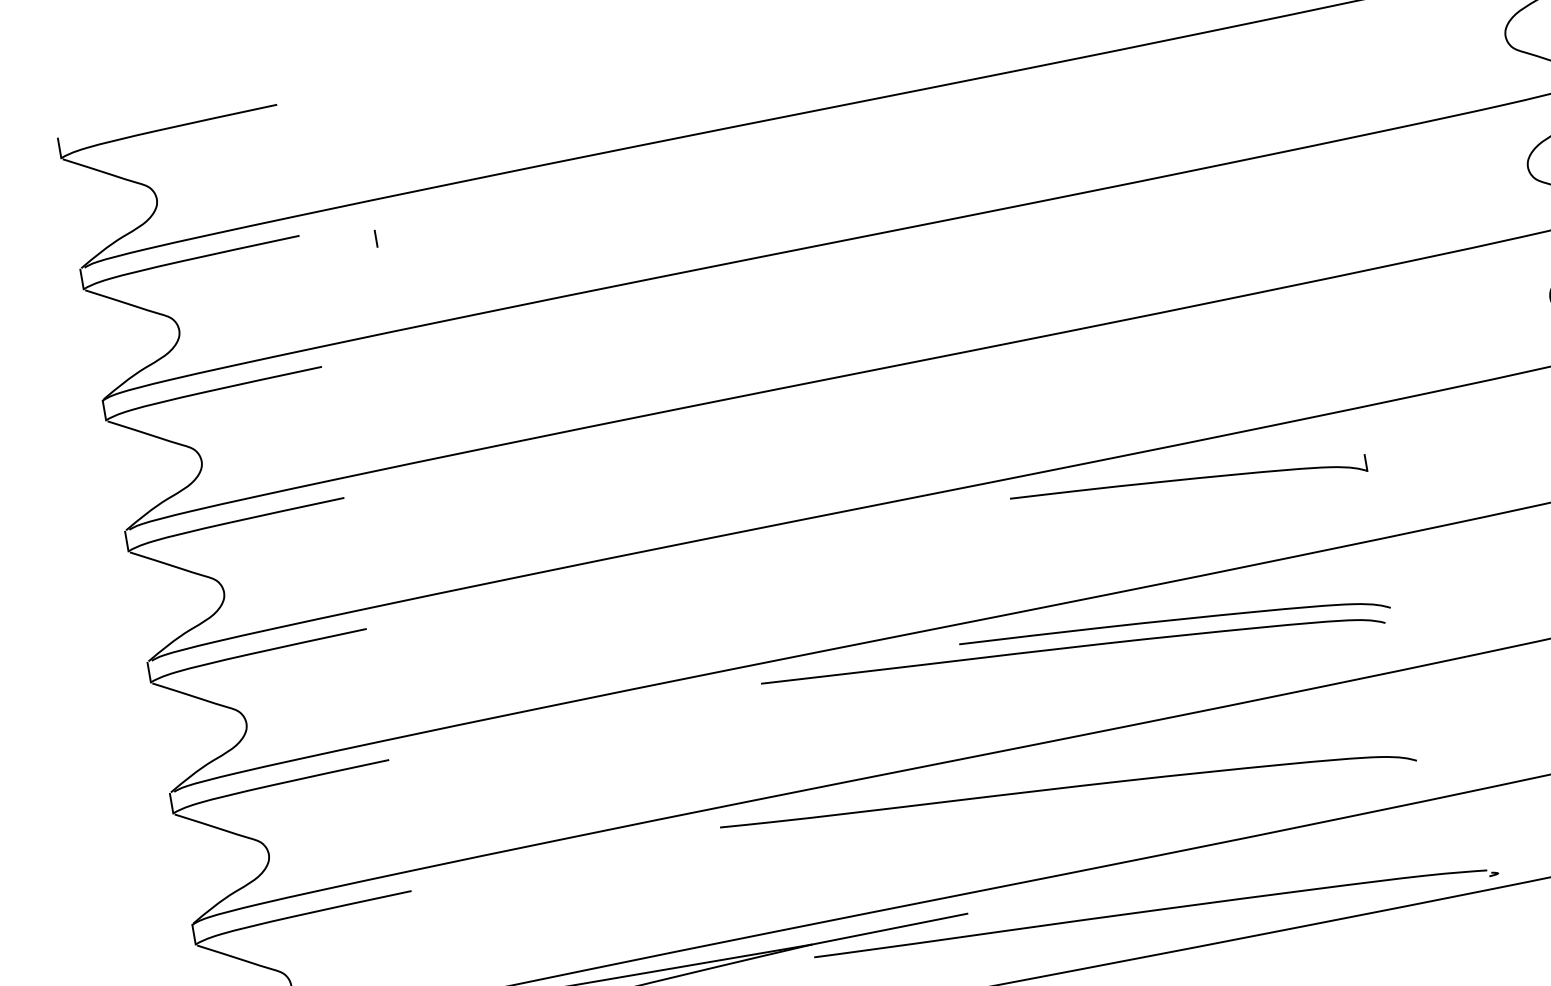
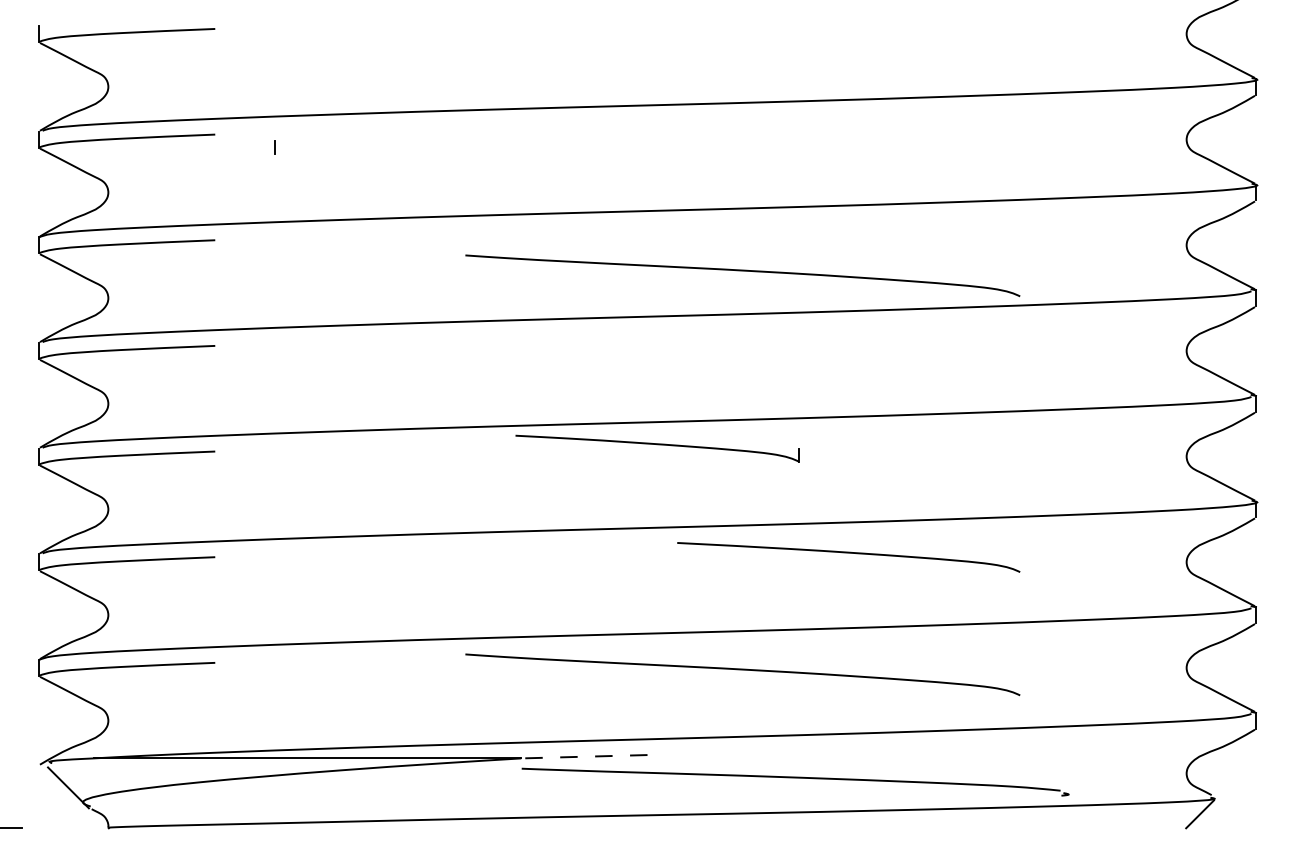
curve: (982, 293) -> (742, 271), added
part: (1188, 484) -> (657, 448), moved
curve: (1072, 648) -> (765, 561), removed
line: (888, 929) -> (583, 756), solid -> dashed

